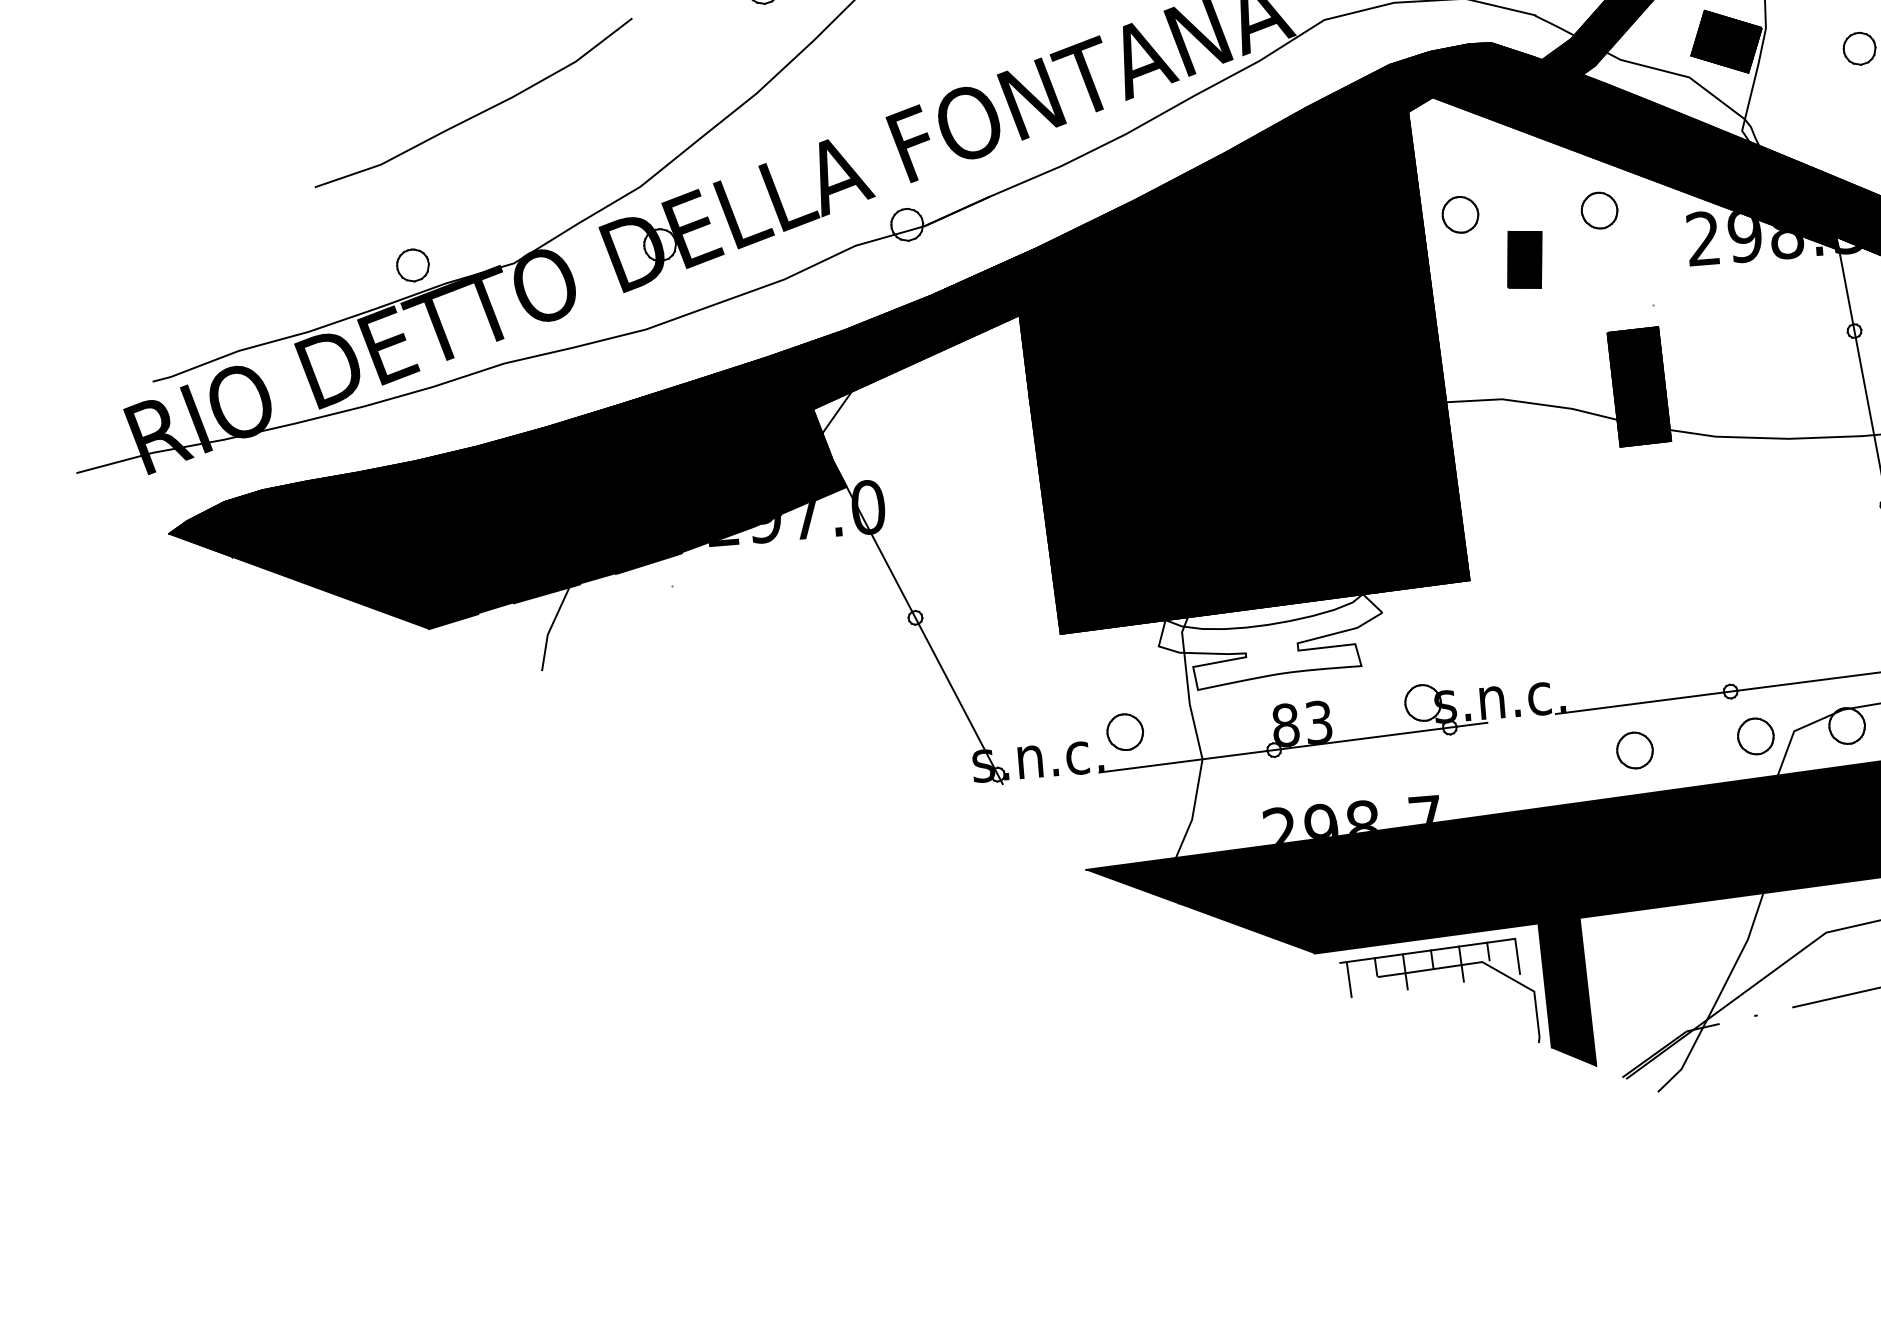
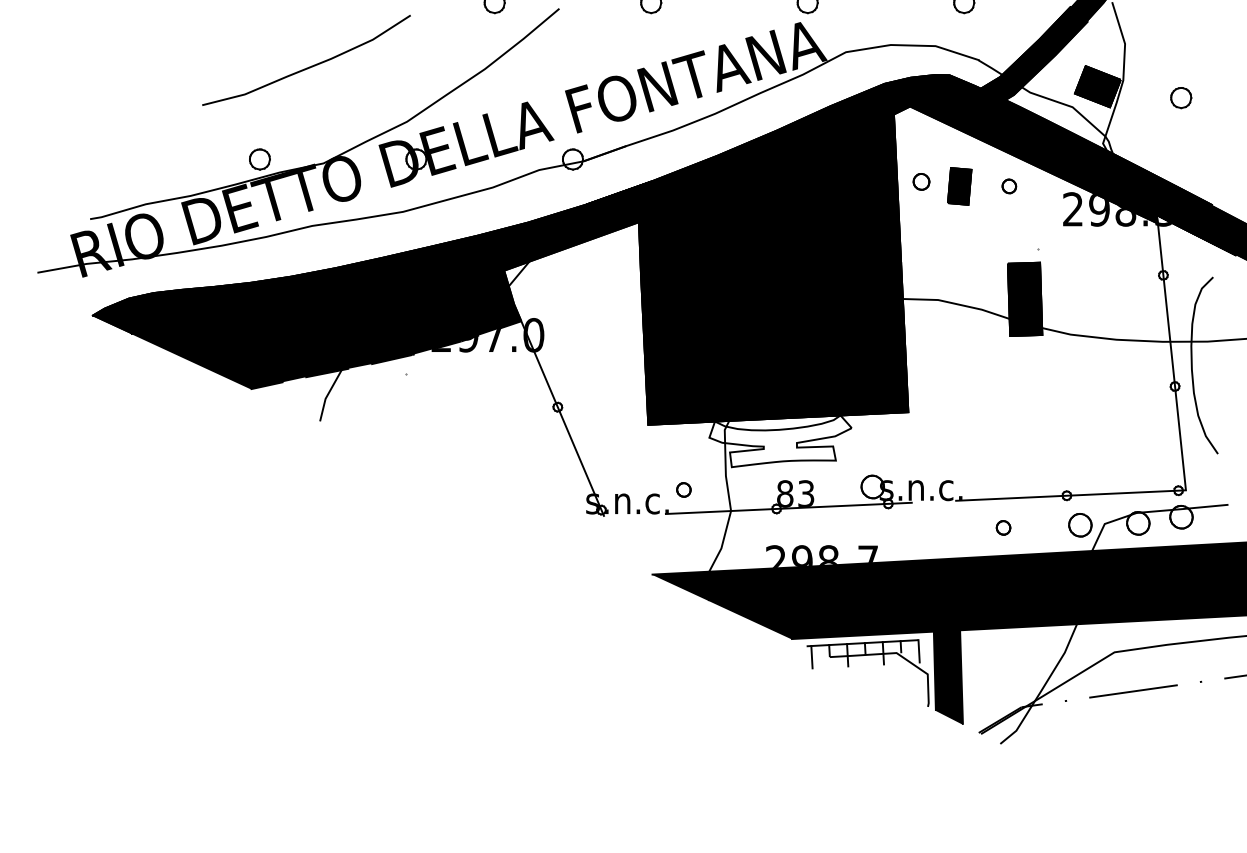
part: (1600, 210) -> (1009, 186), size x0.6
part: (1460, 214) -> (921, 181), size x0.7
part: (1524, 259) -> (959, 186), moved
part: (1124, 731) -> (683, 489), size x0.6
part: (1634, 749) -> (1003, 527), size x0.6

